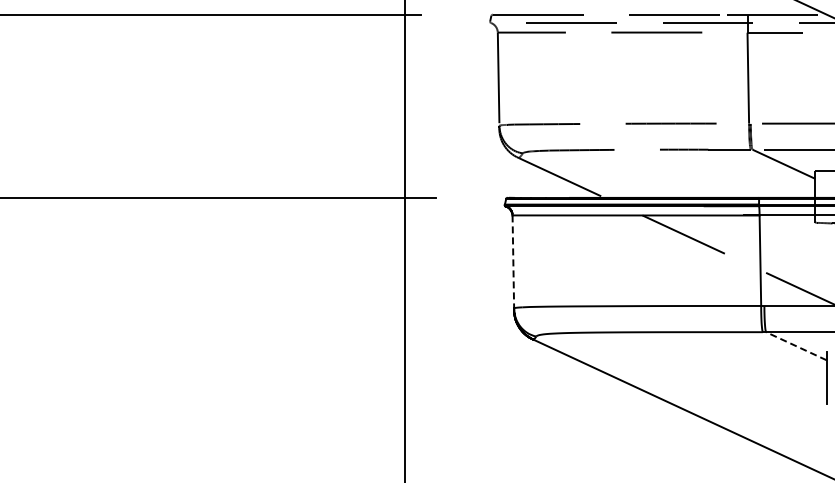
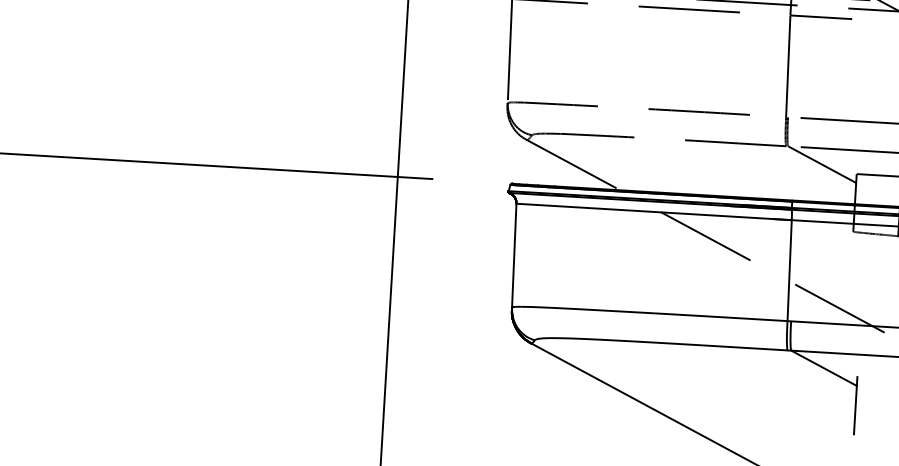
line: (513, 261) -> (514, 255), dashed -> solid
line: (795, 346) -> (823, 368), dashed -> solid

